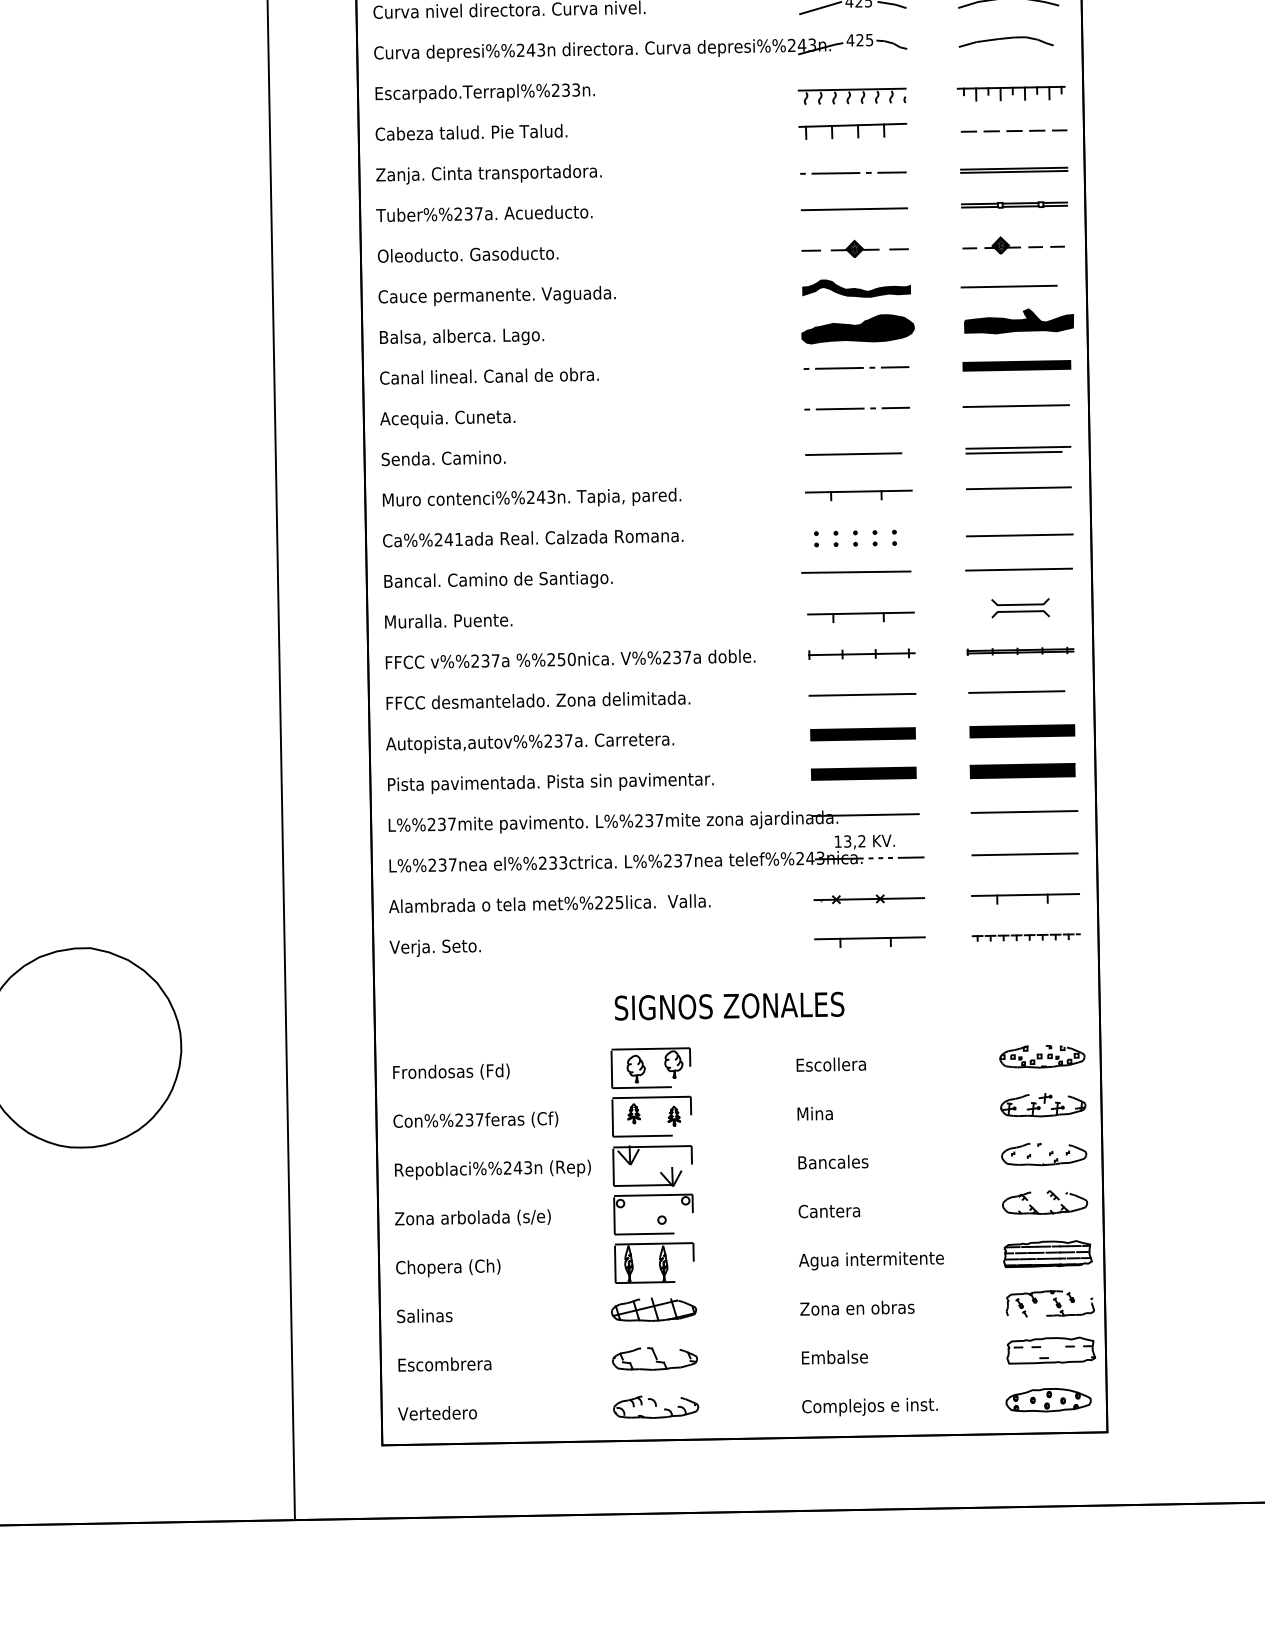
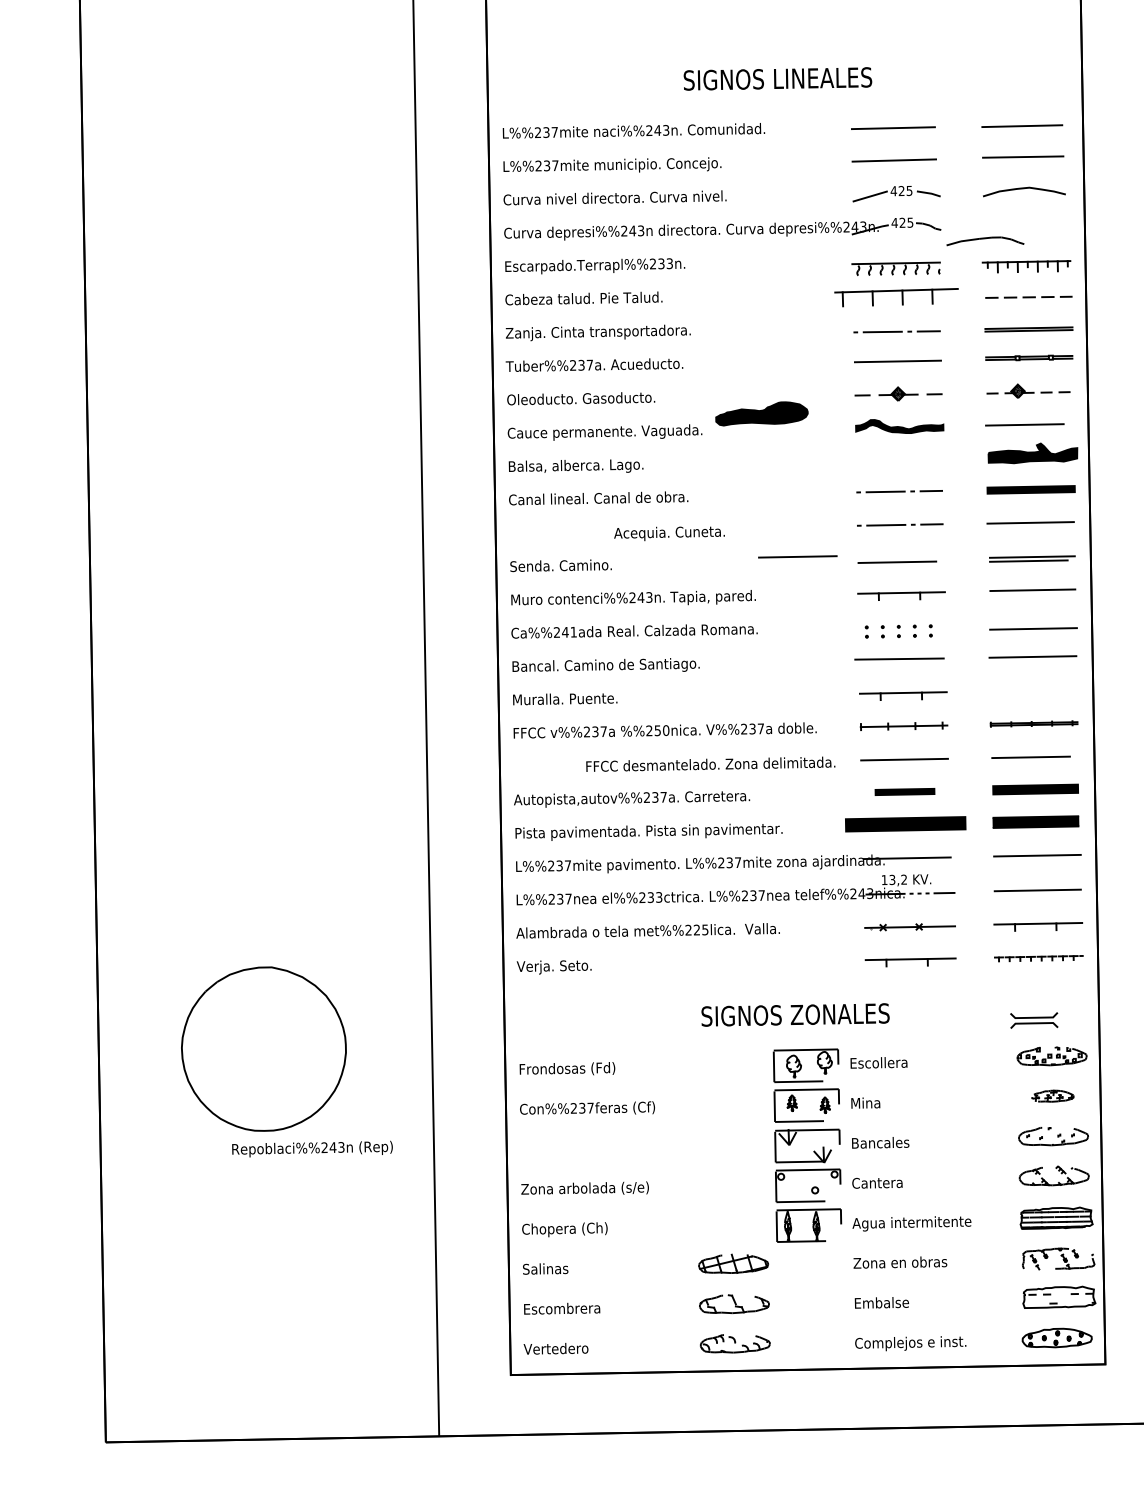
curve: (1006, 39) -> (985, 239), moved
part: (852, 131) -> (896, 297), size x1.4
part: (857, 328) -> (761, 413), moved
text: (447, 419) -> (669, 533), moved
line: (731, 447) -> (797, 556), added
part: (1020, 608) -> (1034, 1020), moved
text: (538, 699) -> (710, 763), moved
part: (862, 733) -> (904, 791), size x0.7
part: (863, 773) -> (905, 824), size x1.4
part: (1042, 1105) -> (1052, 1096), size x0.6
text: (492, 1169) -> (312, 1148), moved
part: (659, 1172) -> (813, 1151), moved

